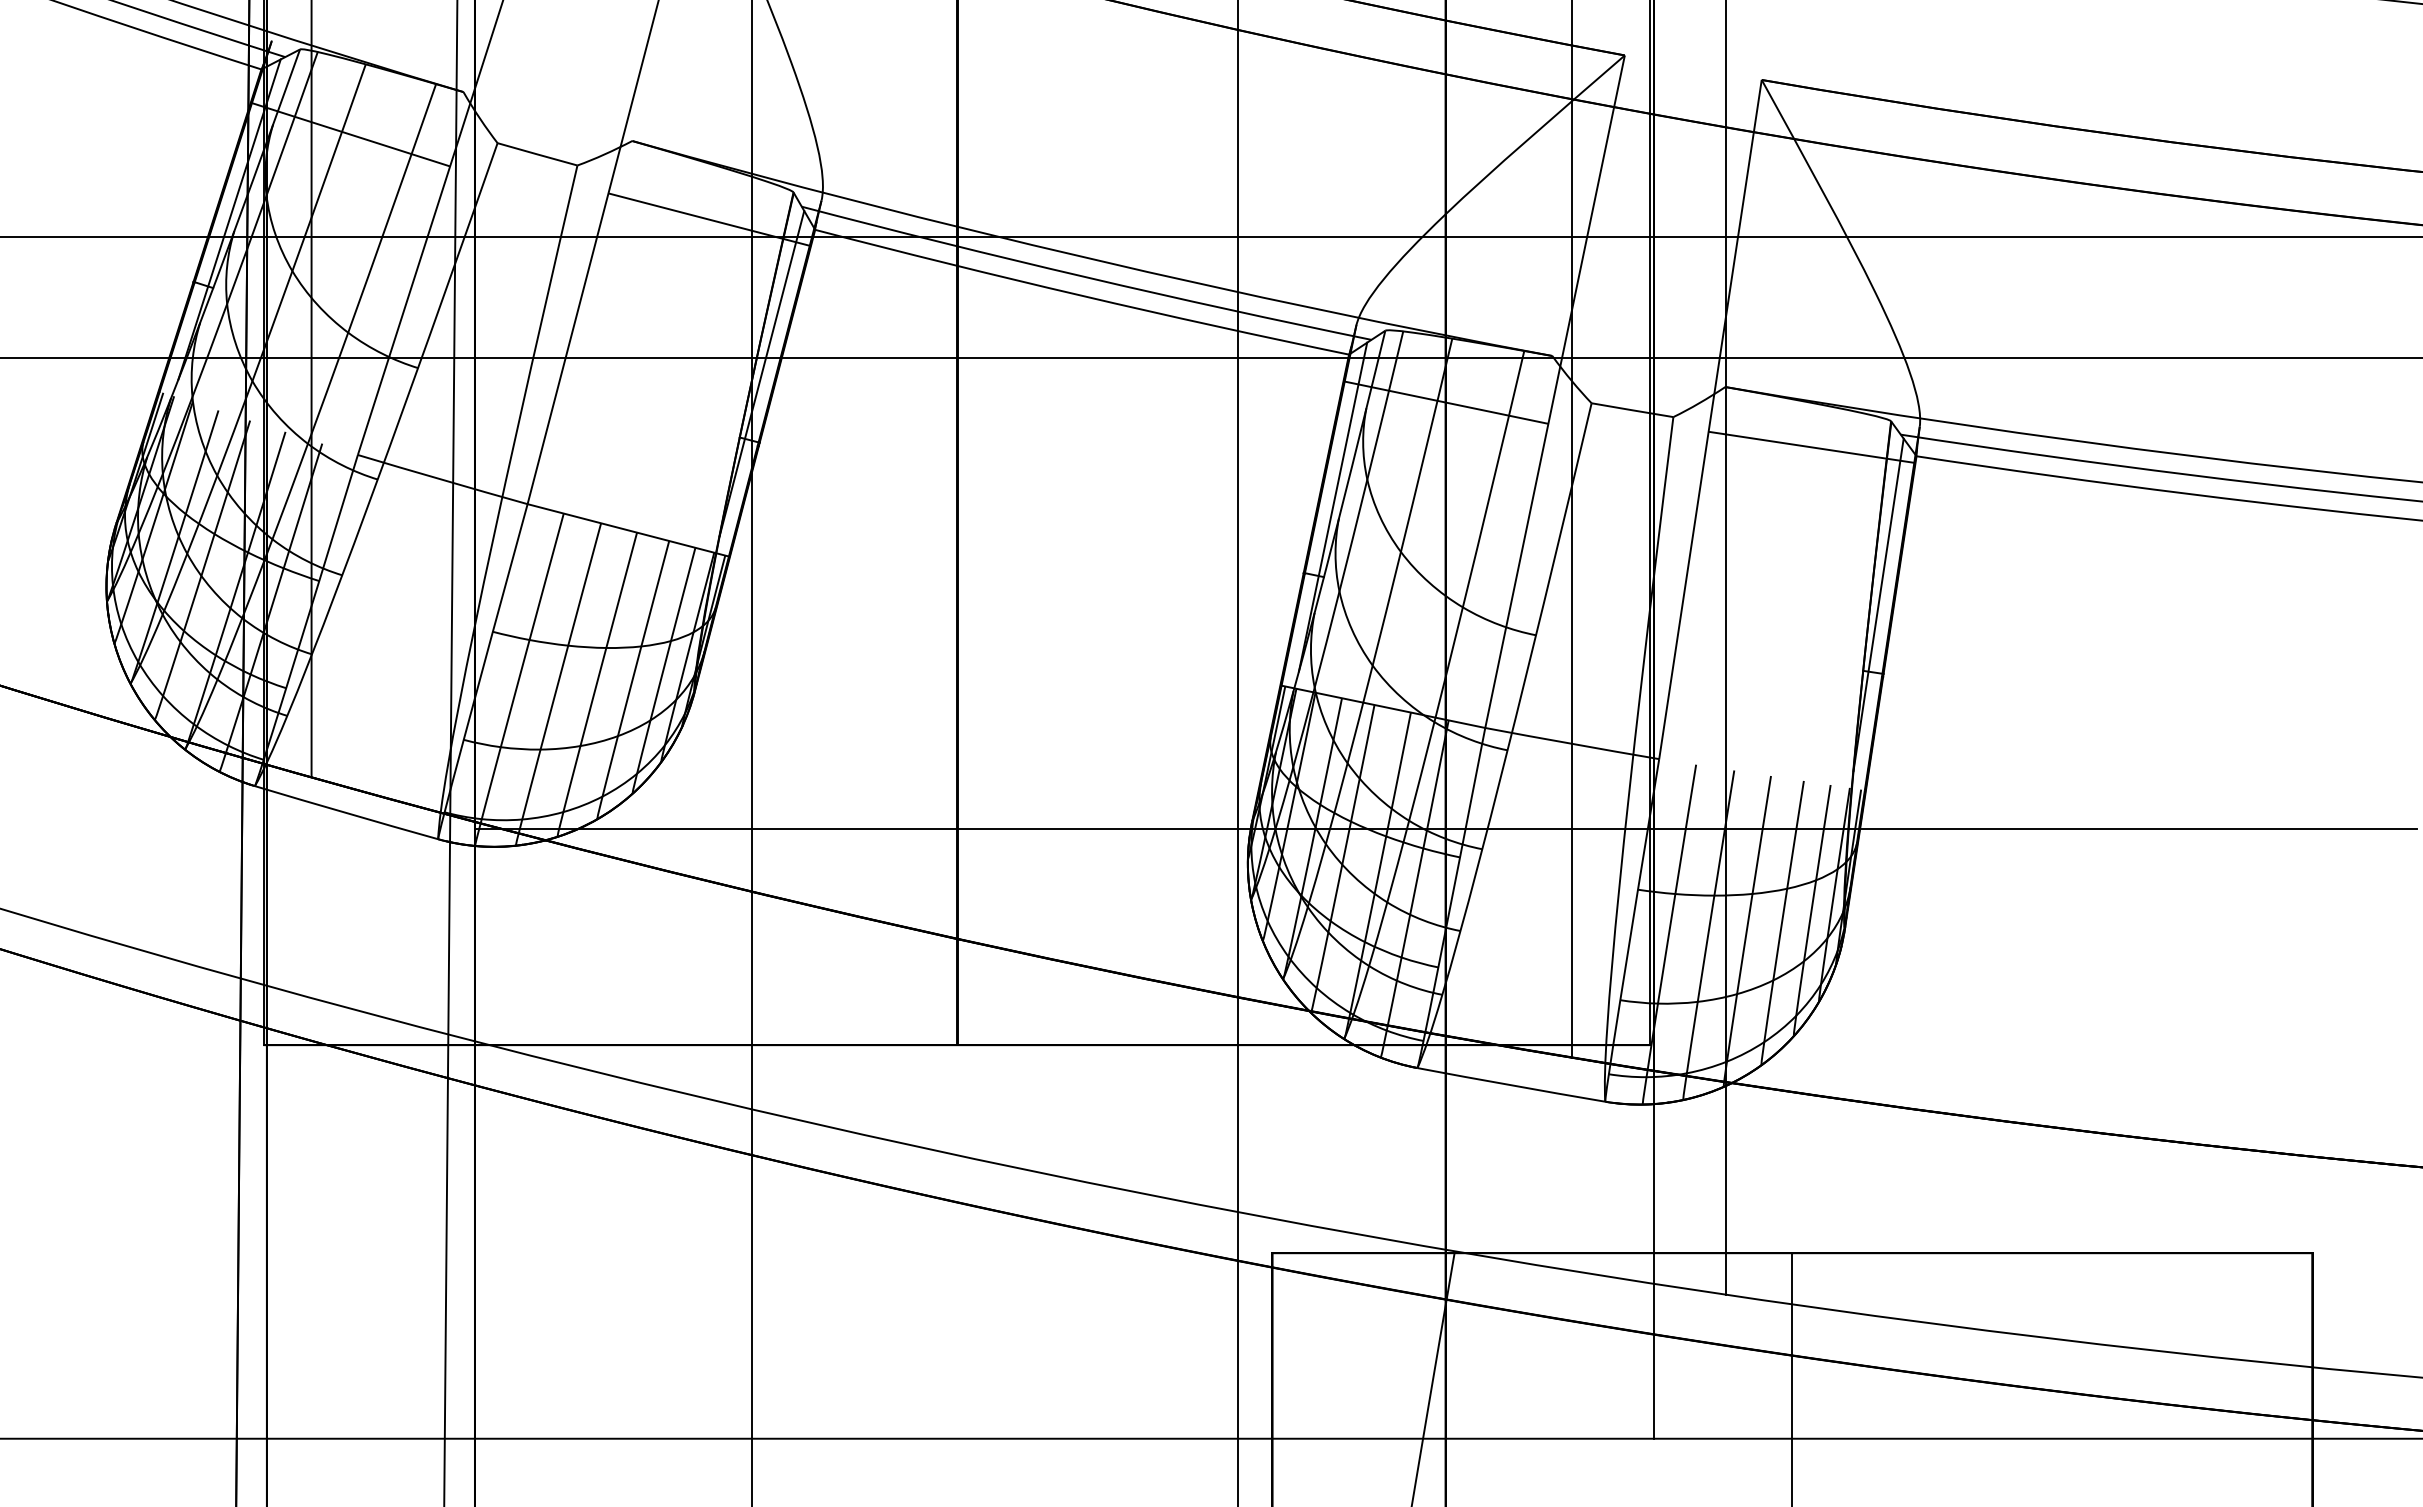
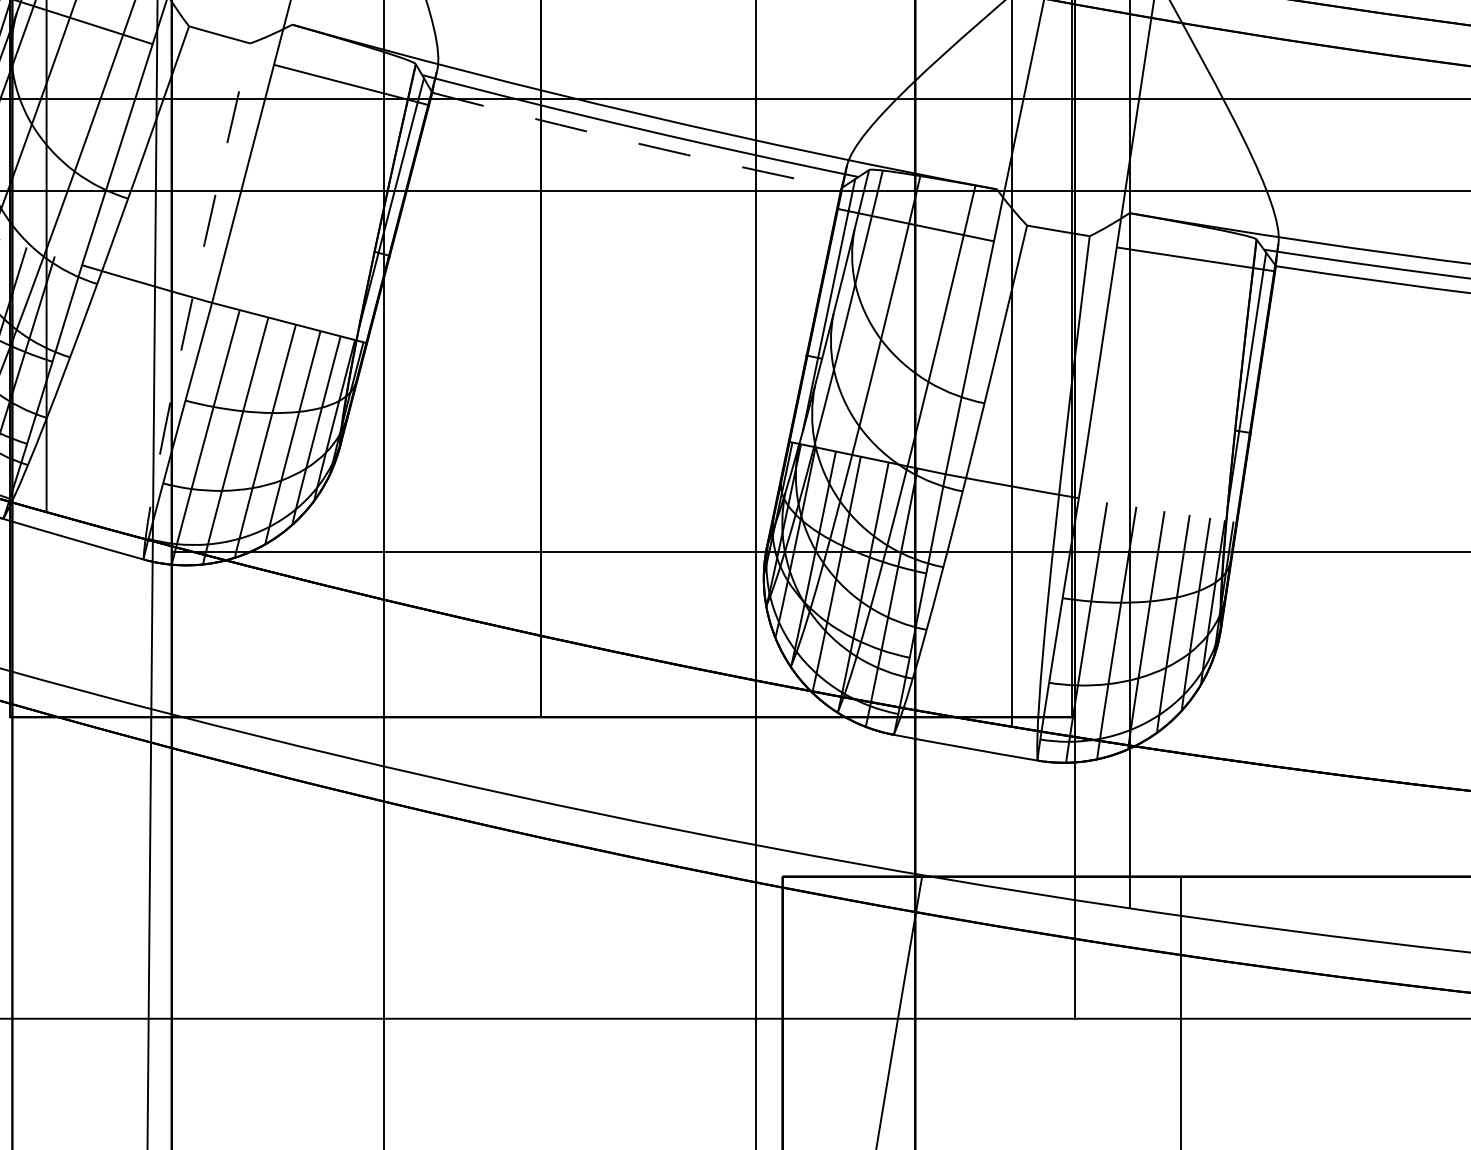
arc: (1081, 295) -> (636, 143), solid -> dashed
arc: (499, 510) -> (190, 307), solid -> dashed

